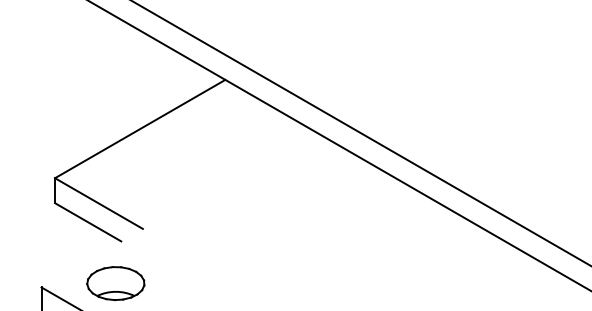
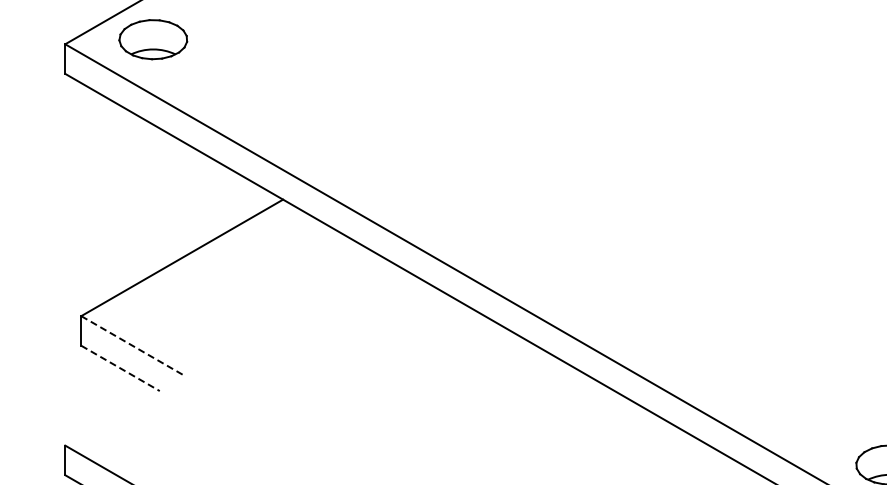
line: (99, 203) -> (133, 346), solid -> dashed
line: (88, 222) -> (120, 368), solid -> dashed
part: (116, 283) -> (153, 440), removed

